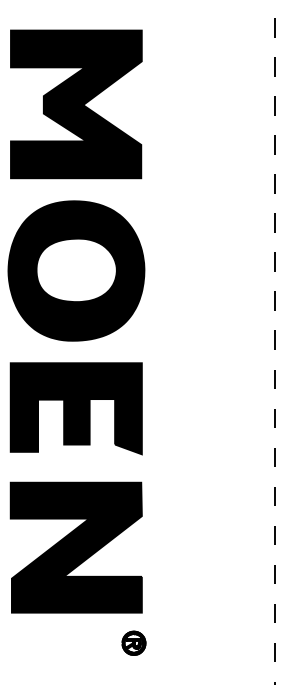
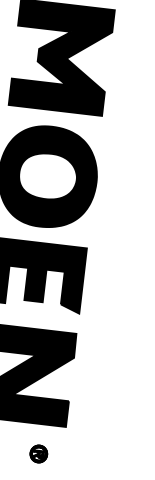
part: (133, 642) -> (38, 453), moved

